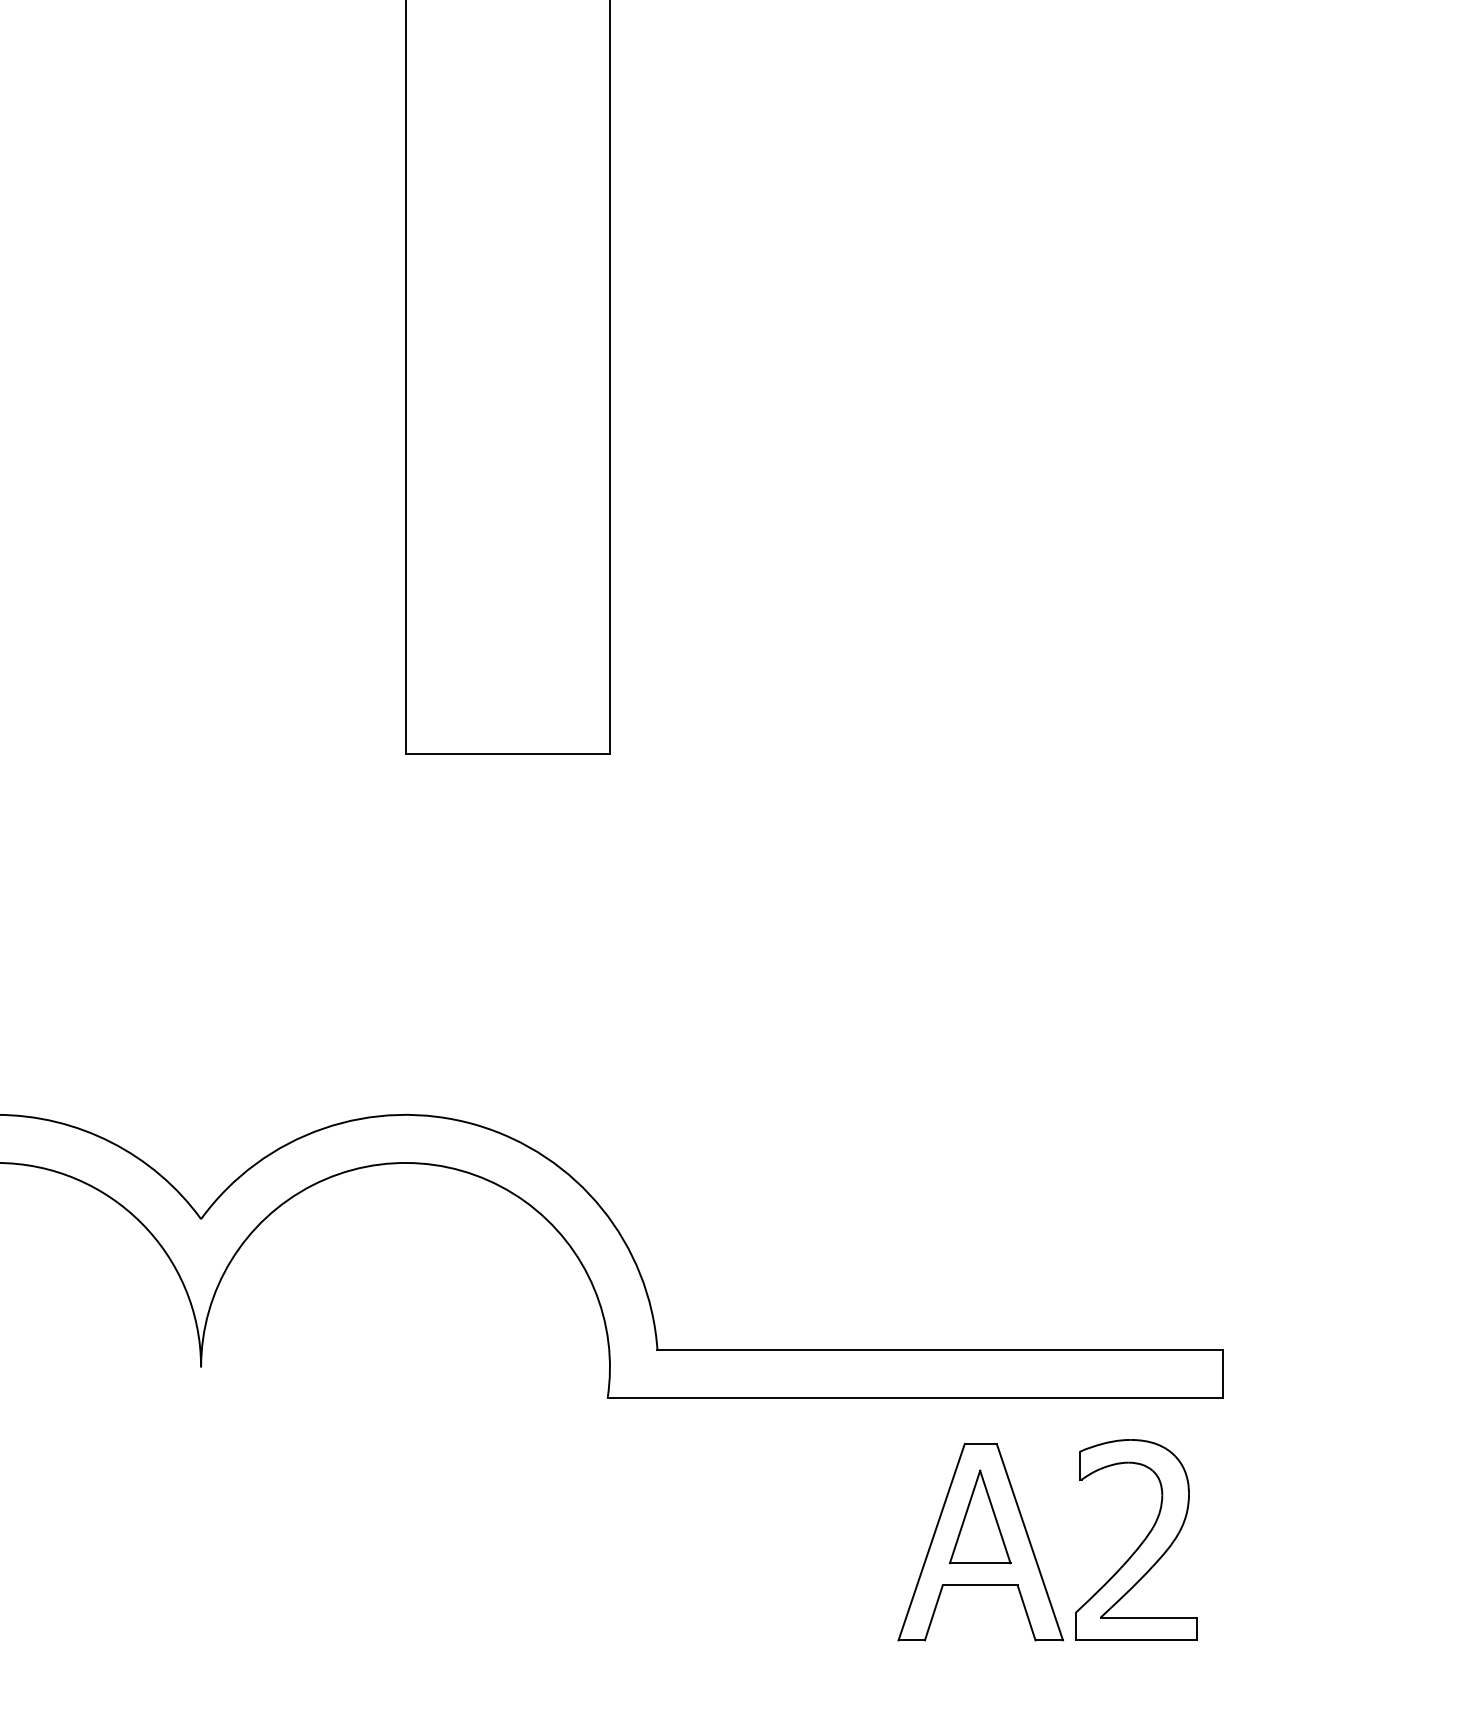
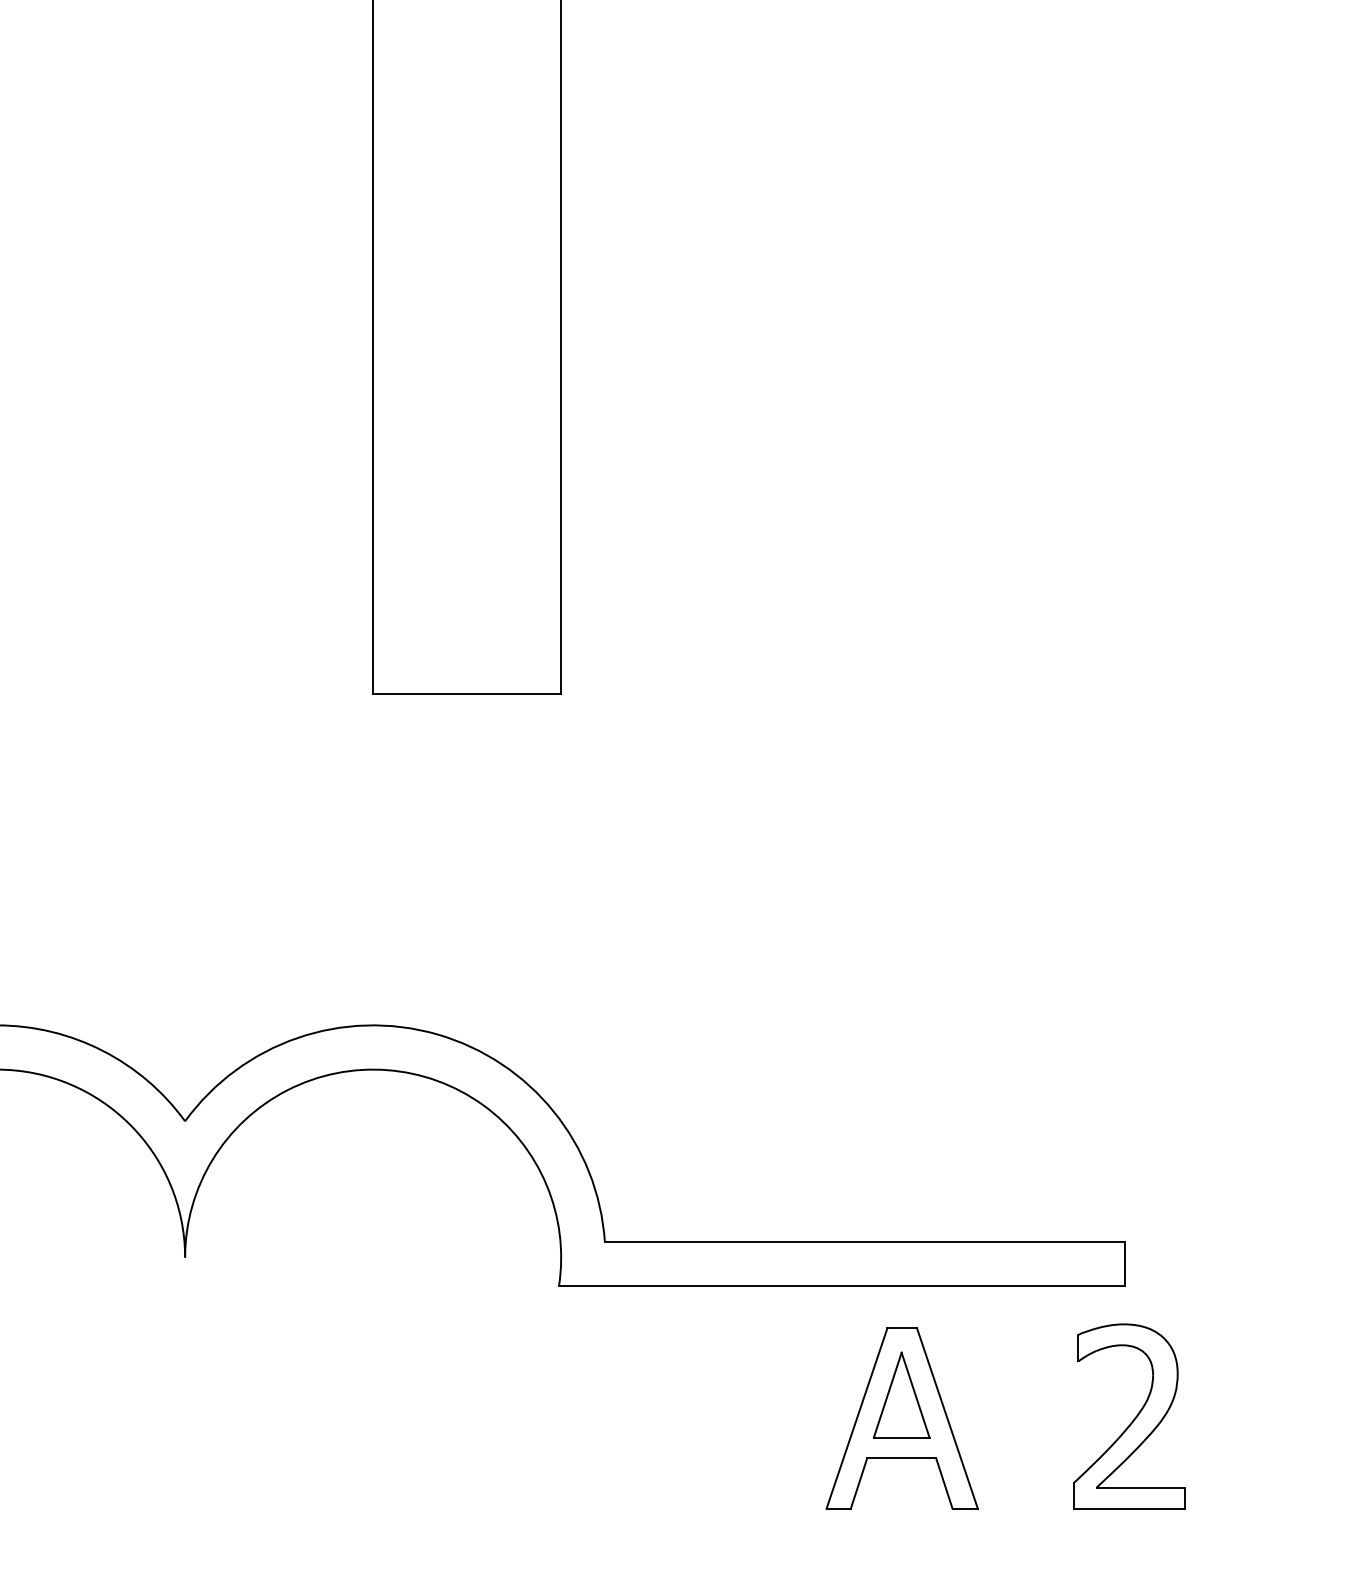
part: (1136, 1540) -> (1129, 1416), moved

